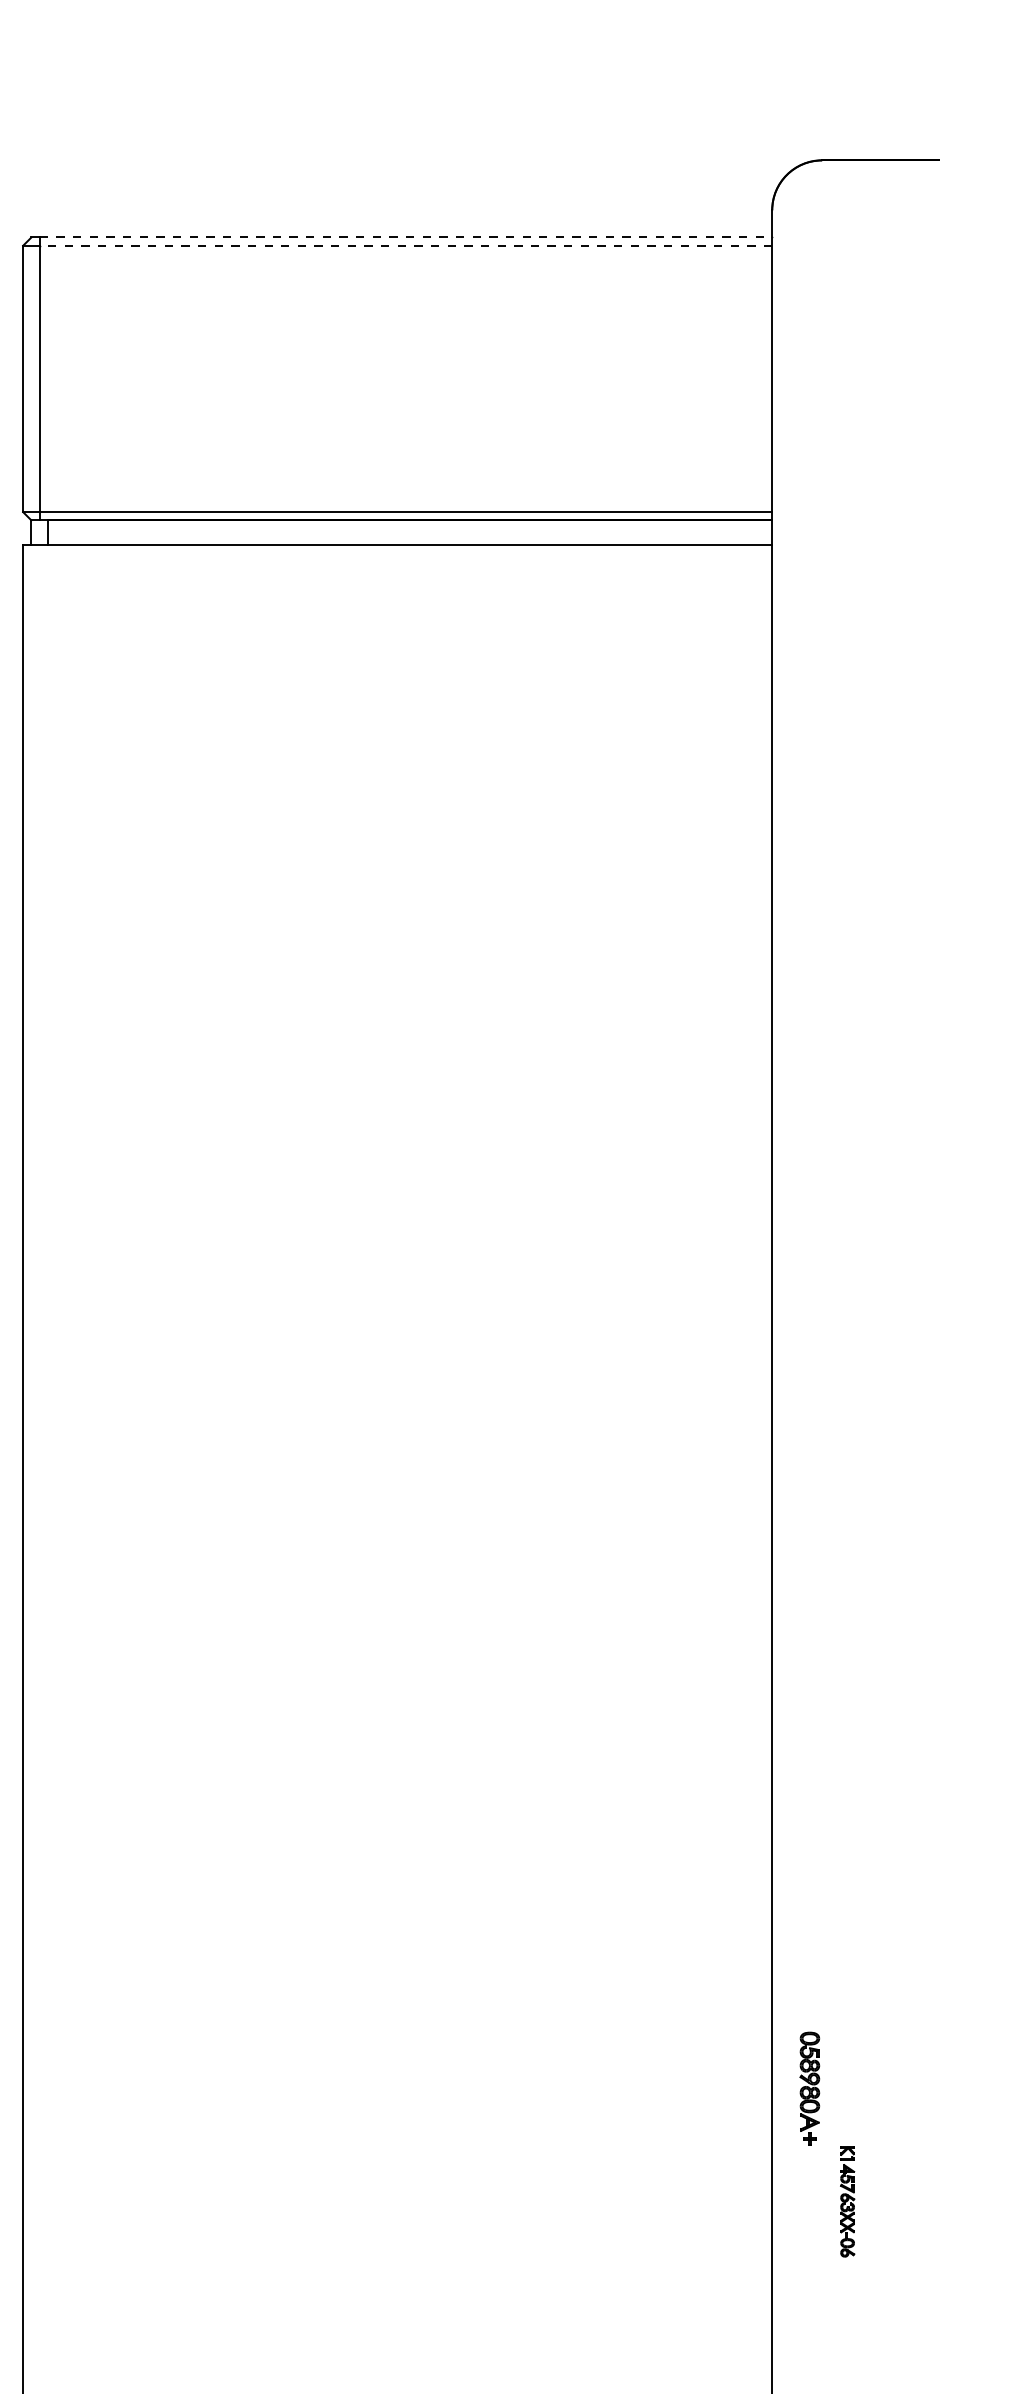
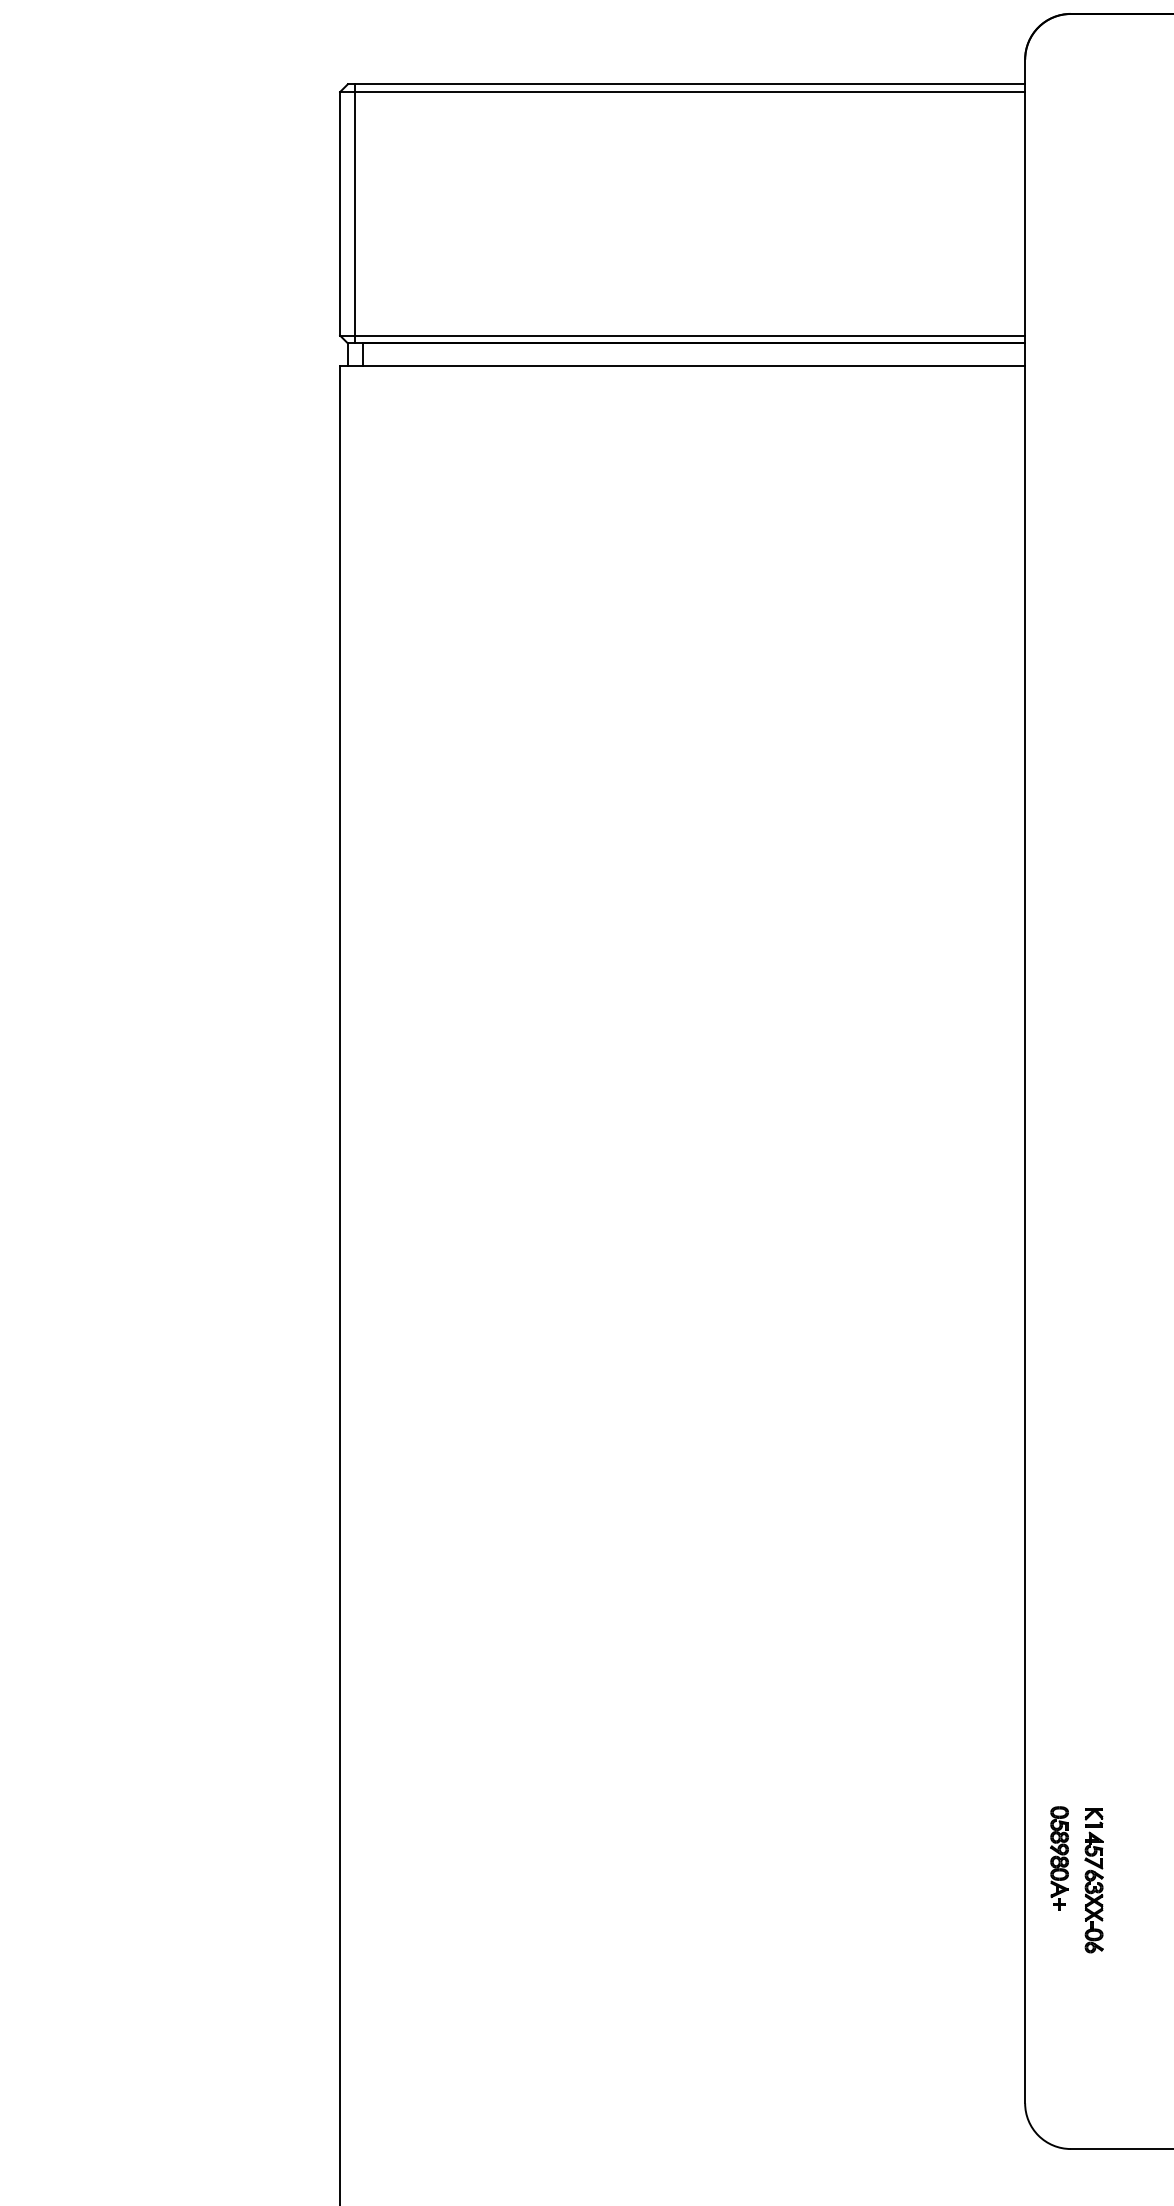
line: (406, 237) -> (690, 84), dashed -> solid
line: (406, 246) -> (690, 92), dashed -> solid
part: (809, 2088) -> (1059, 1858), moved
part: (846, 2201) -> (1093, 1880), size x1.43

